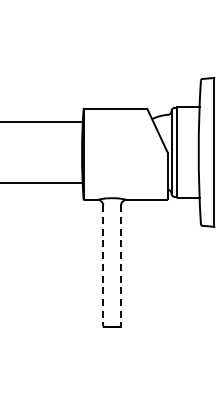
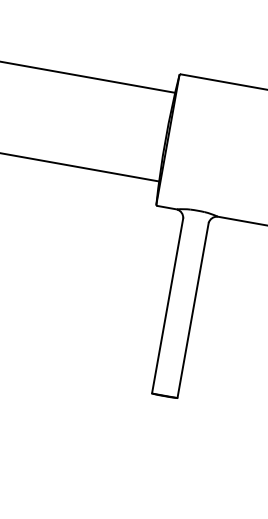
line: (103, 265) -> (167, 305), dashed -> solid
line: (121, 265) -> (193, 309), dashed -> solid

